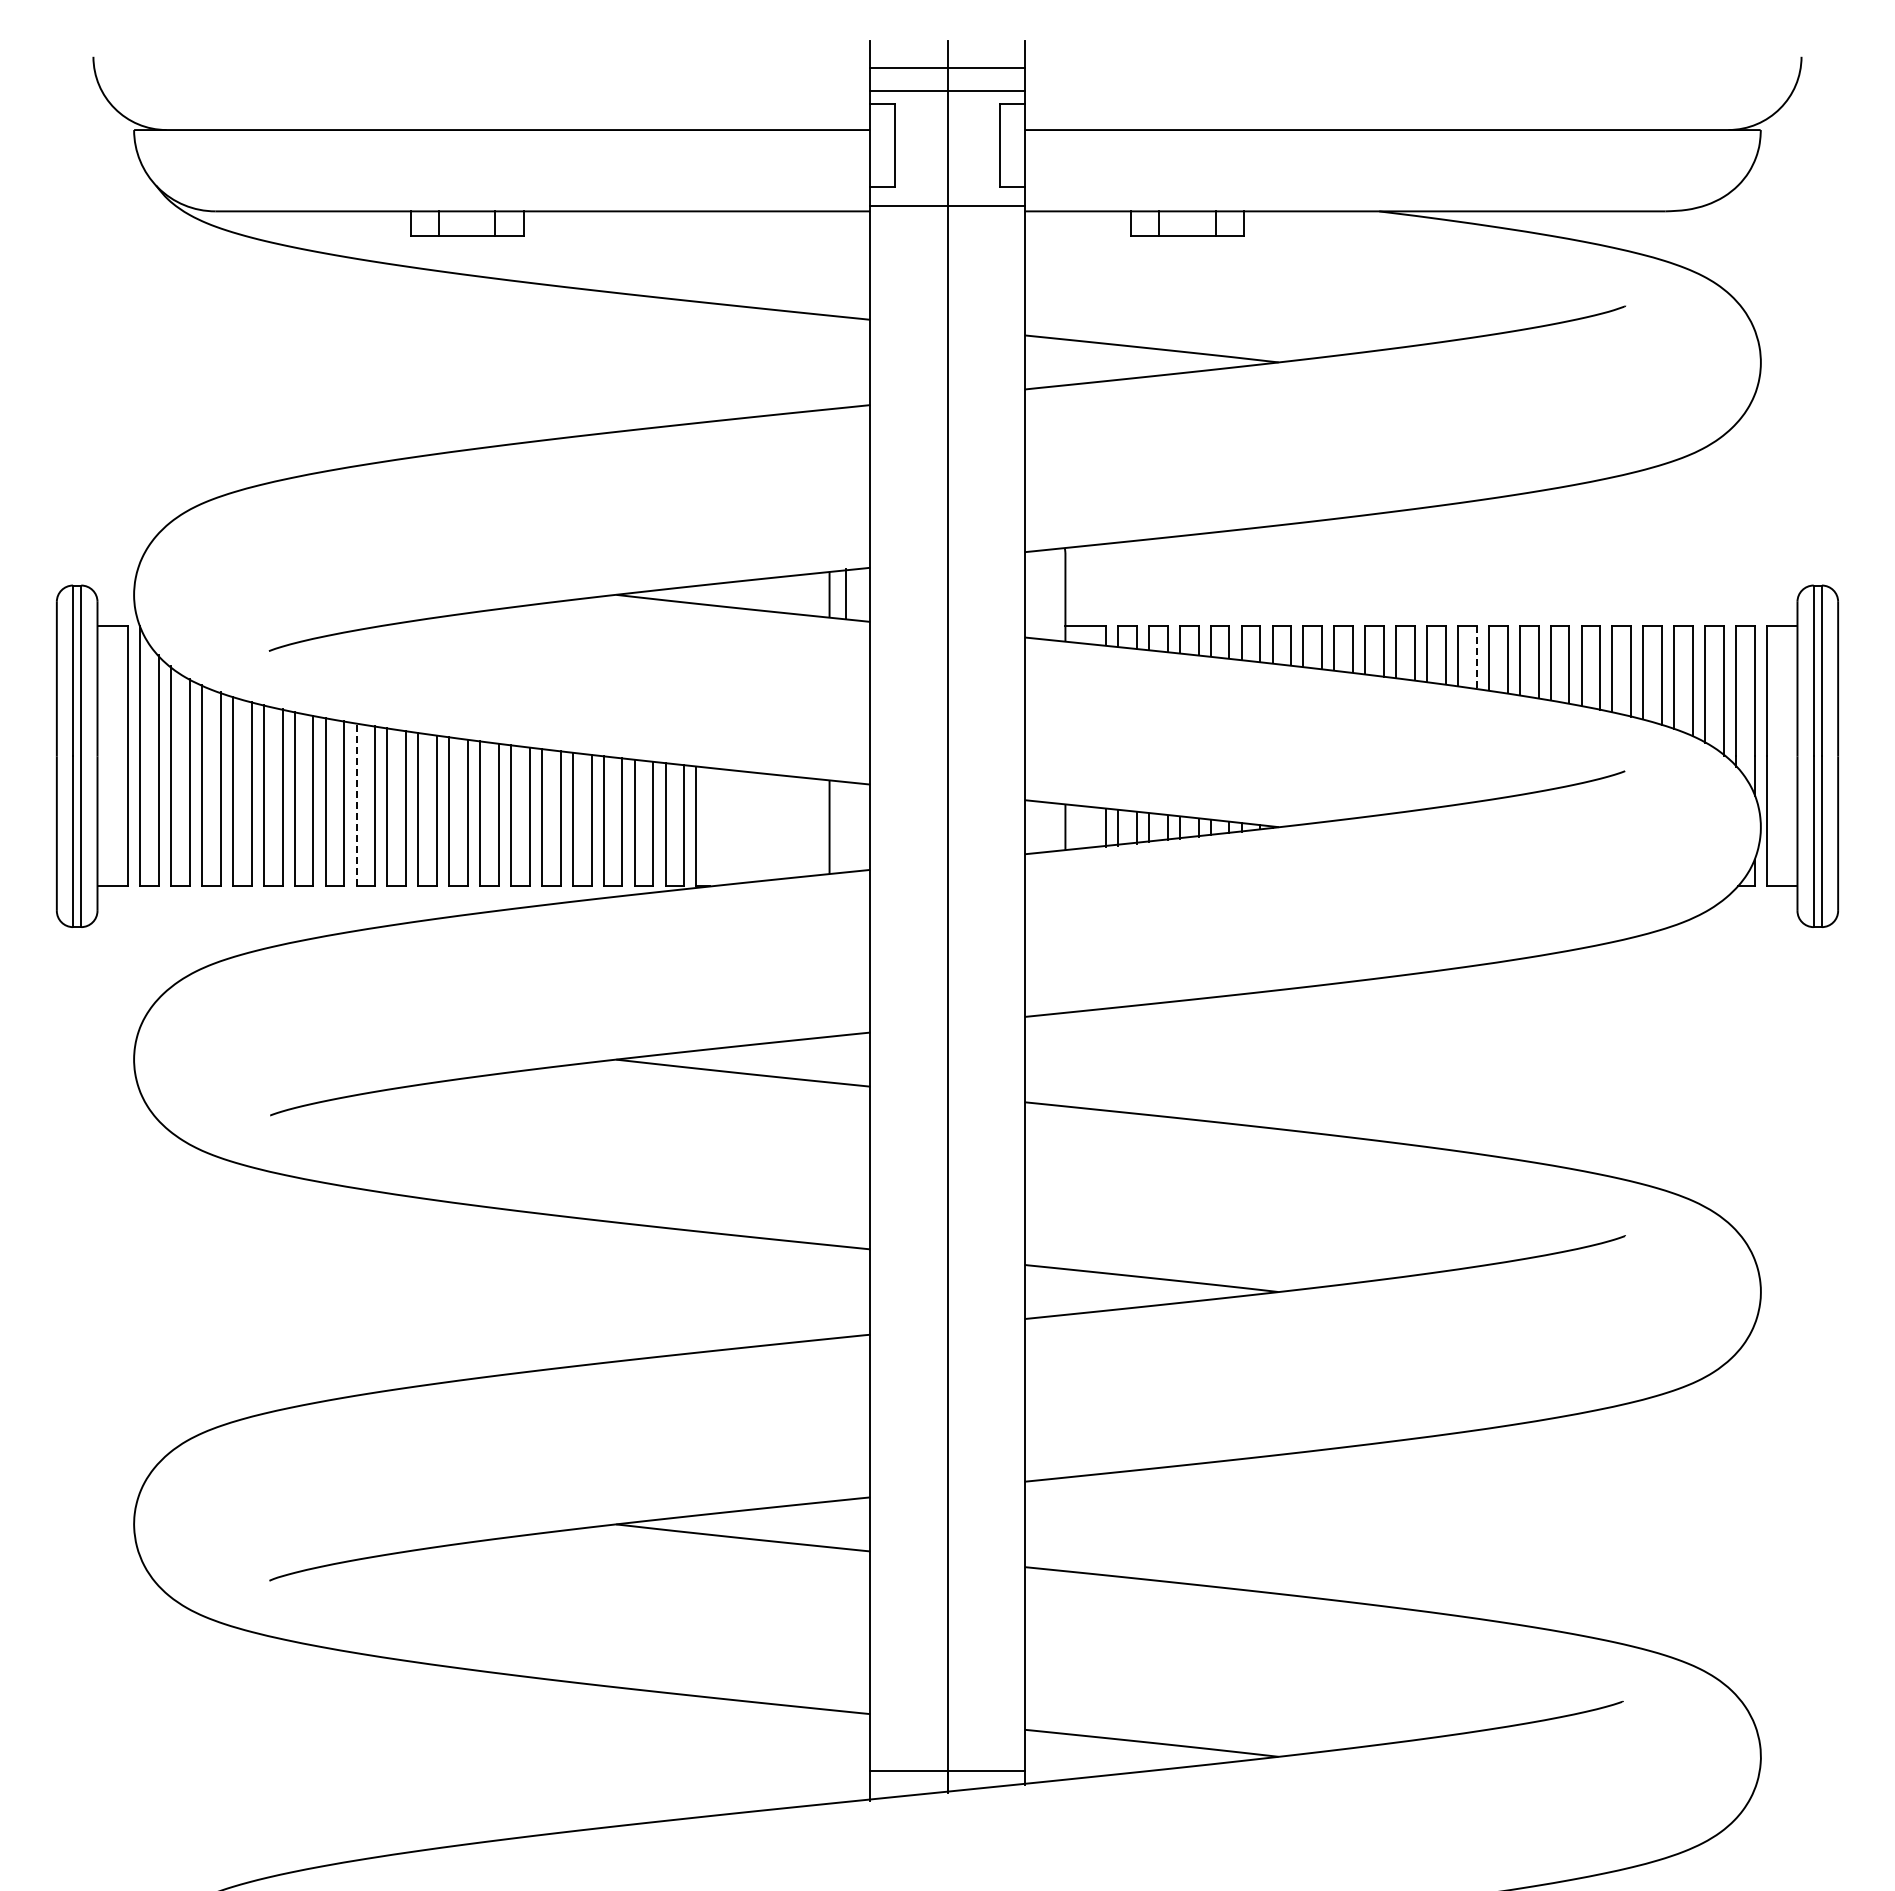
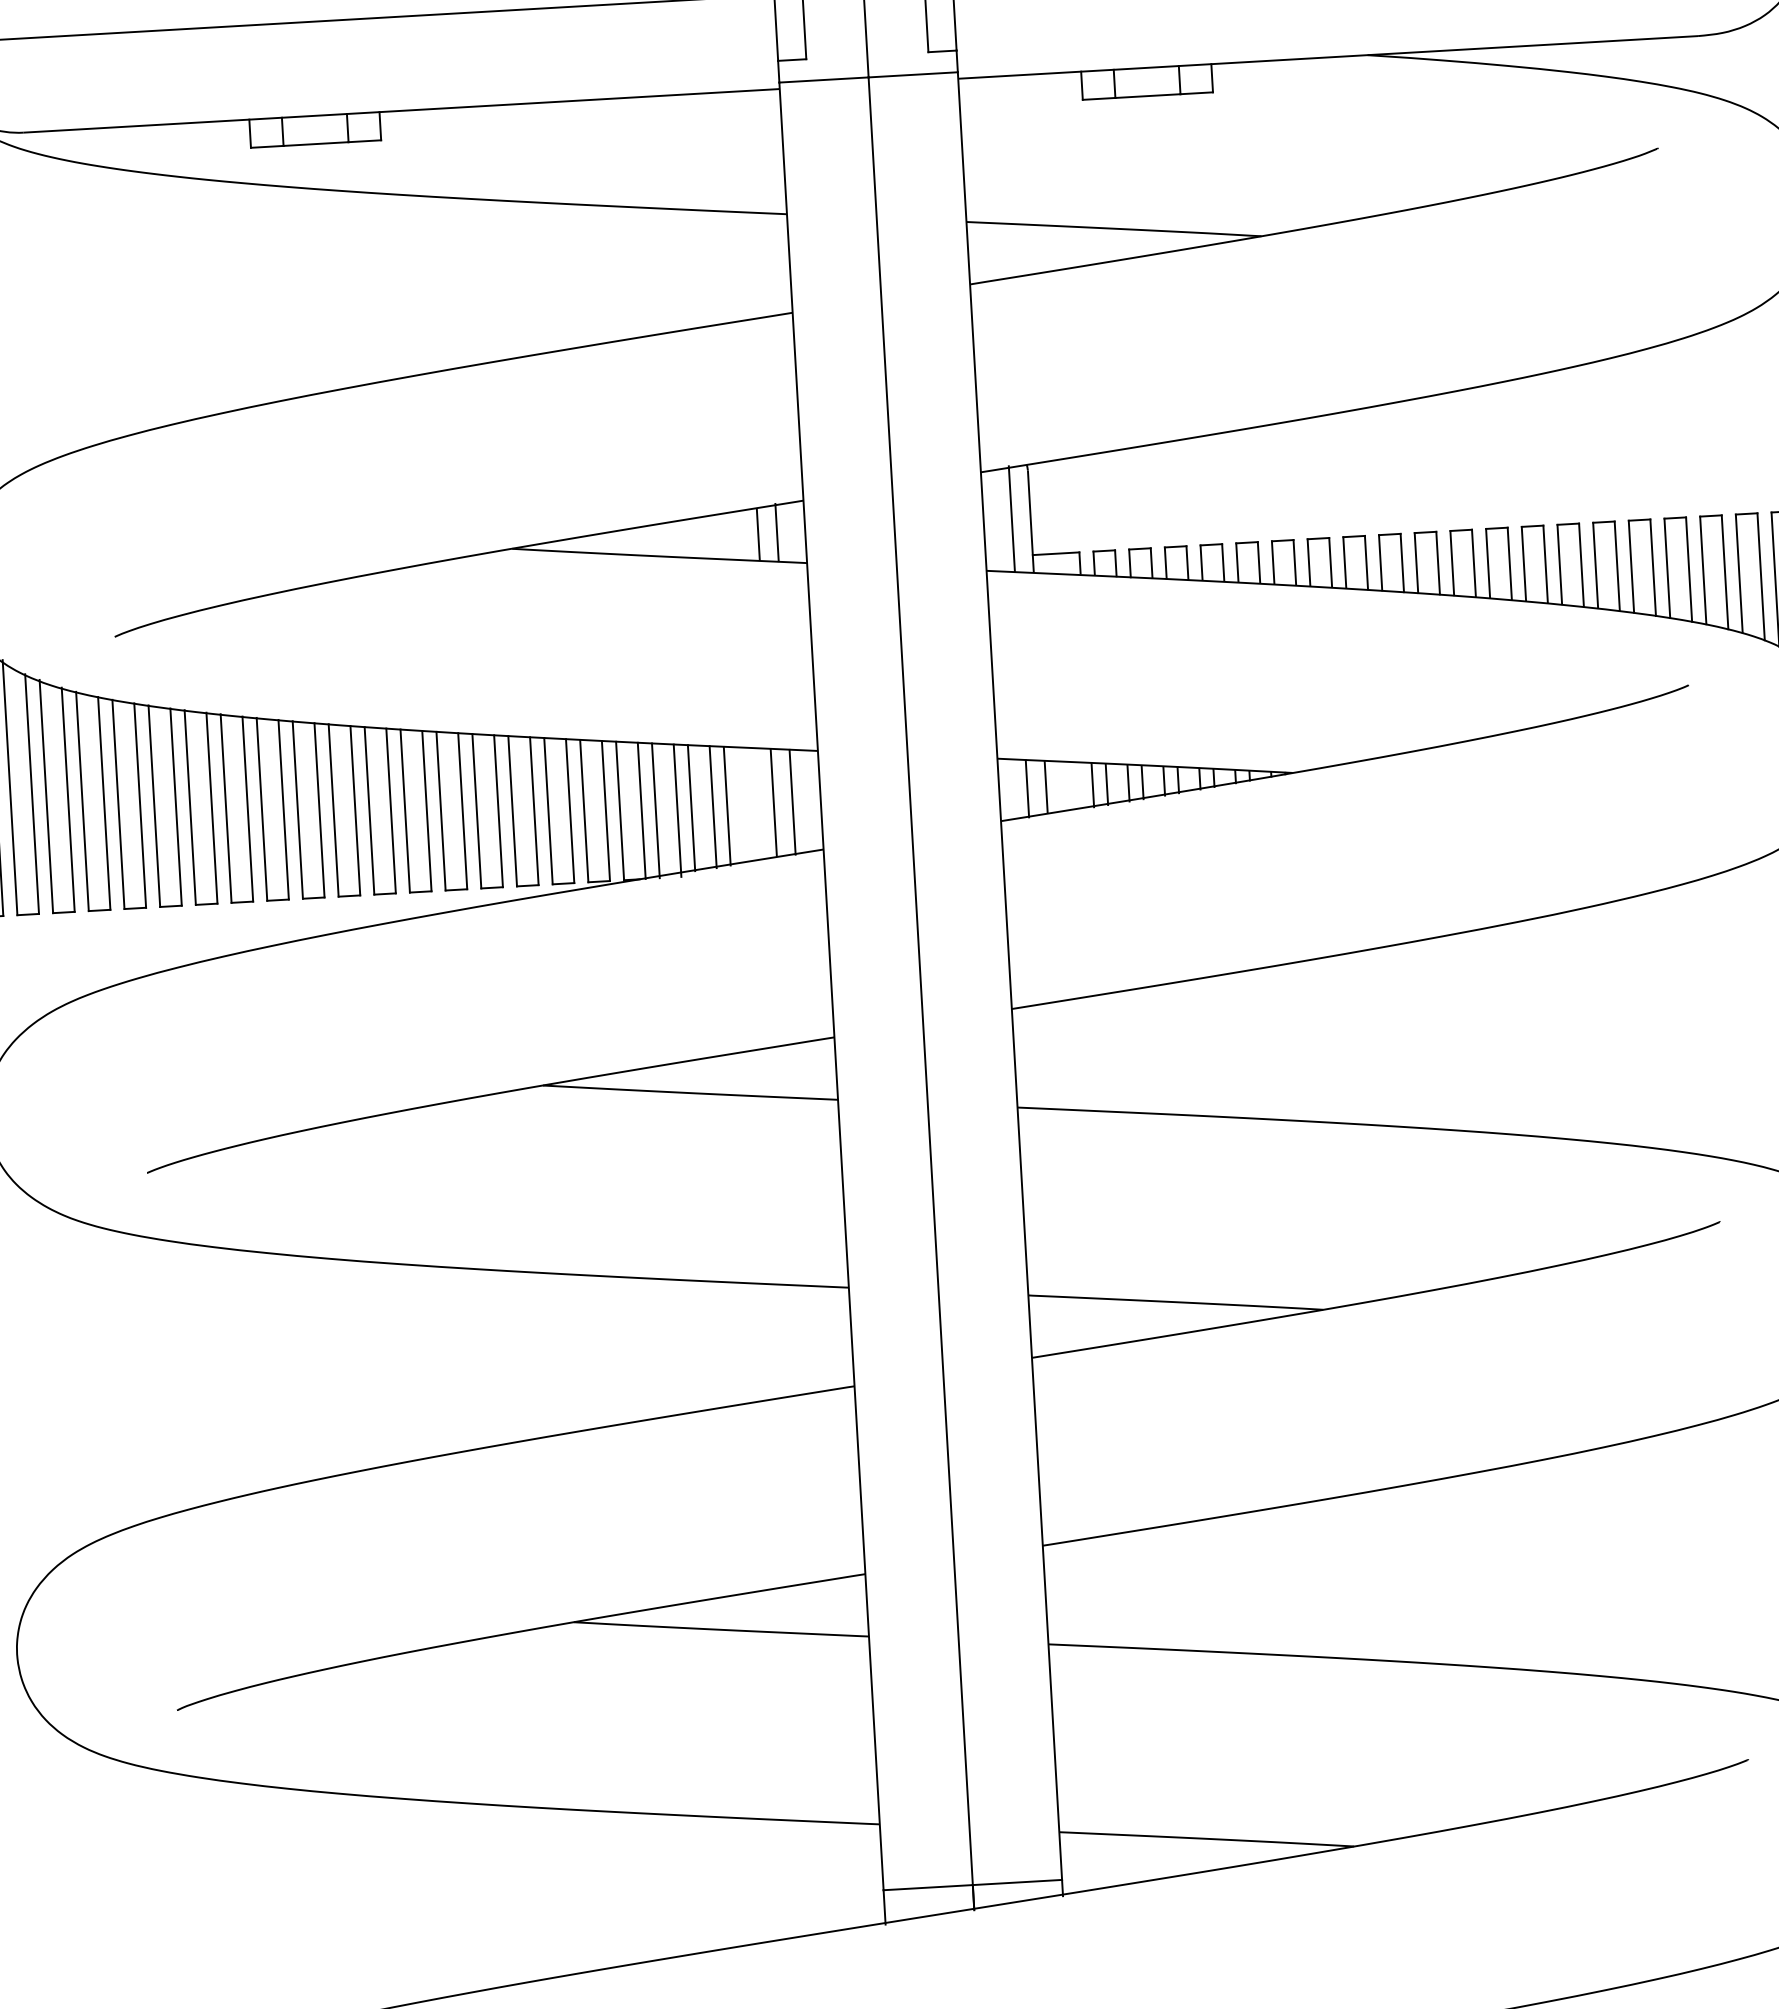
line: (1049, 593) -> (1012, 518), added
line: (1476, 657) -> (1509, 563), dashed -> solid
line: (356, 804) -> (226, 808), dashed -> solid
line: (715, 827) -> (642, 810), added
line: (727, 827) -> (655, 810), added
line: (758, 827) -> (691, 807), added
line: (777, 827) -> (713, 806), added
line: (789, 827) -> (727, 805), added
line: (845, 827) -> (792, 802), added
line: (1049, 827) -> (1027, 788), added
line: (746, 828) -> (677, 809), added

